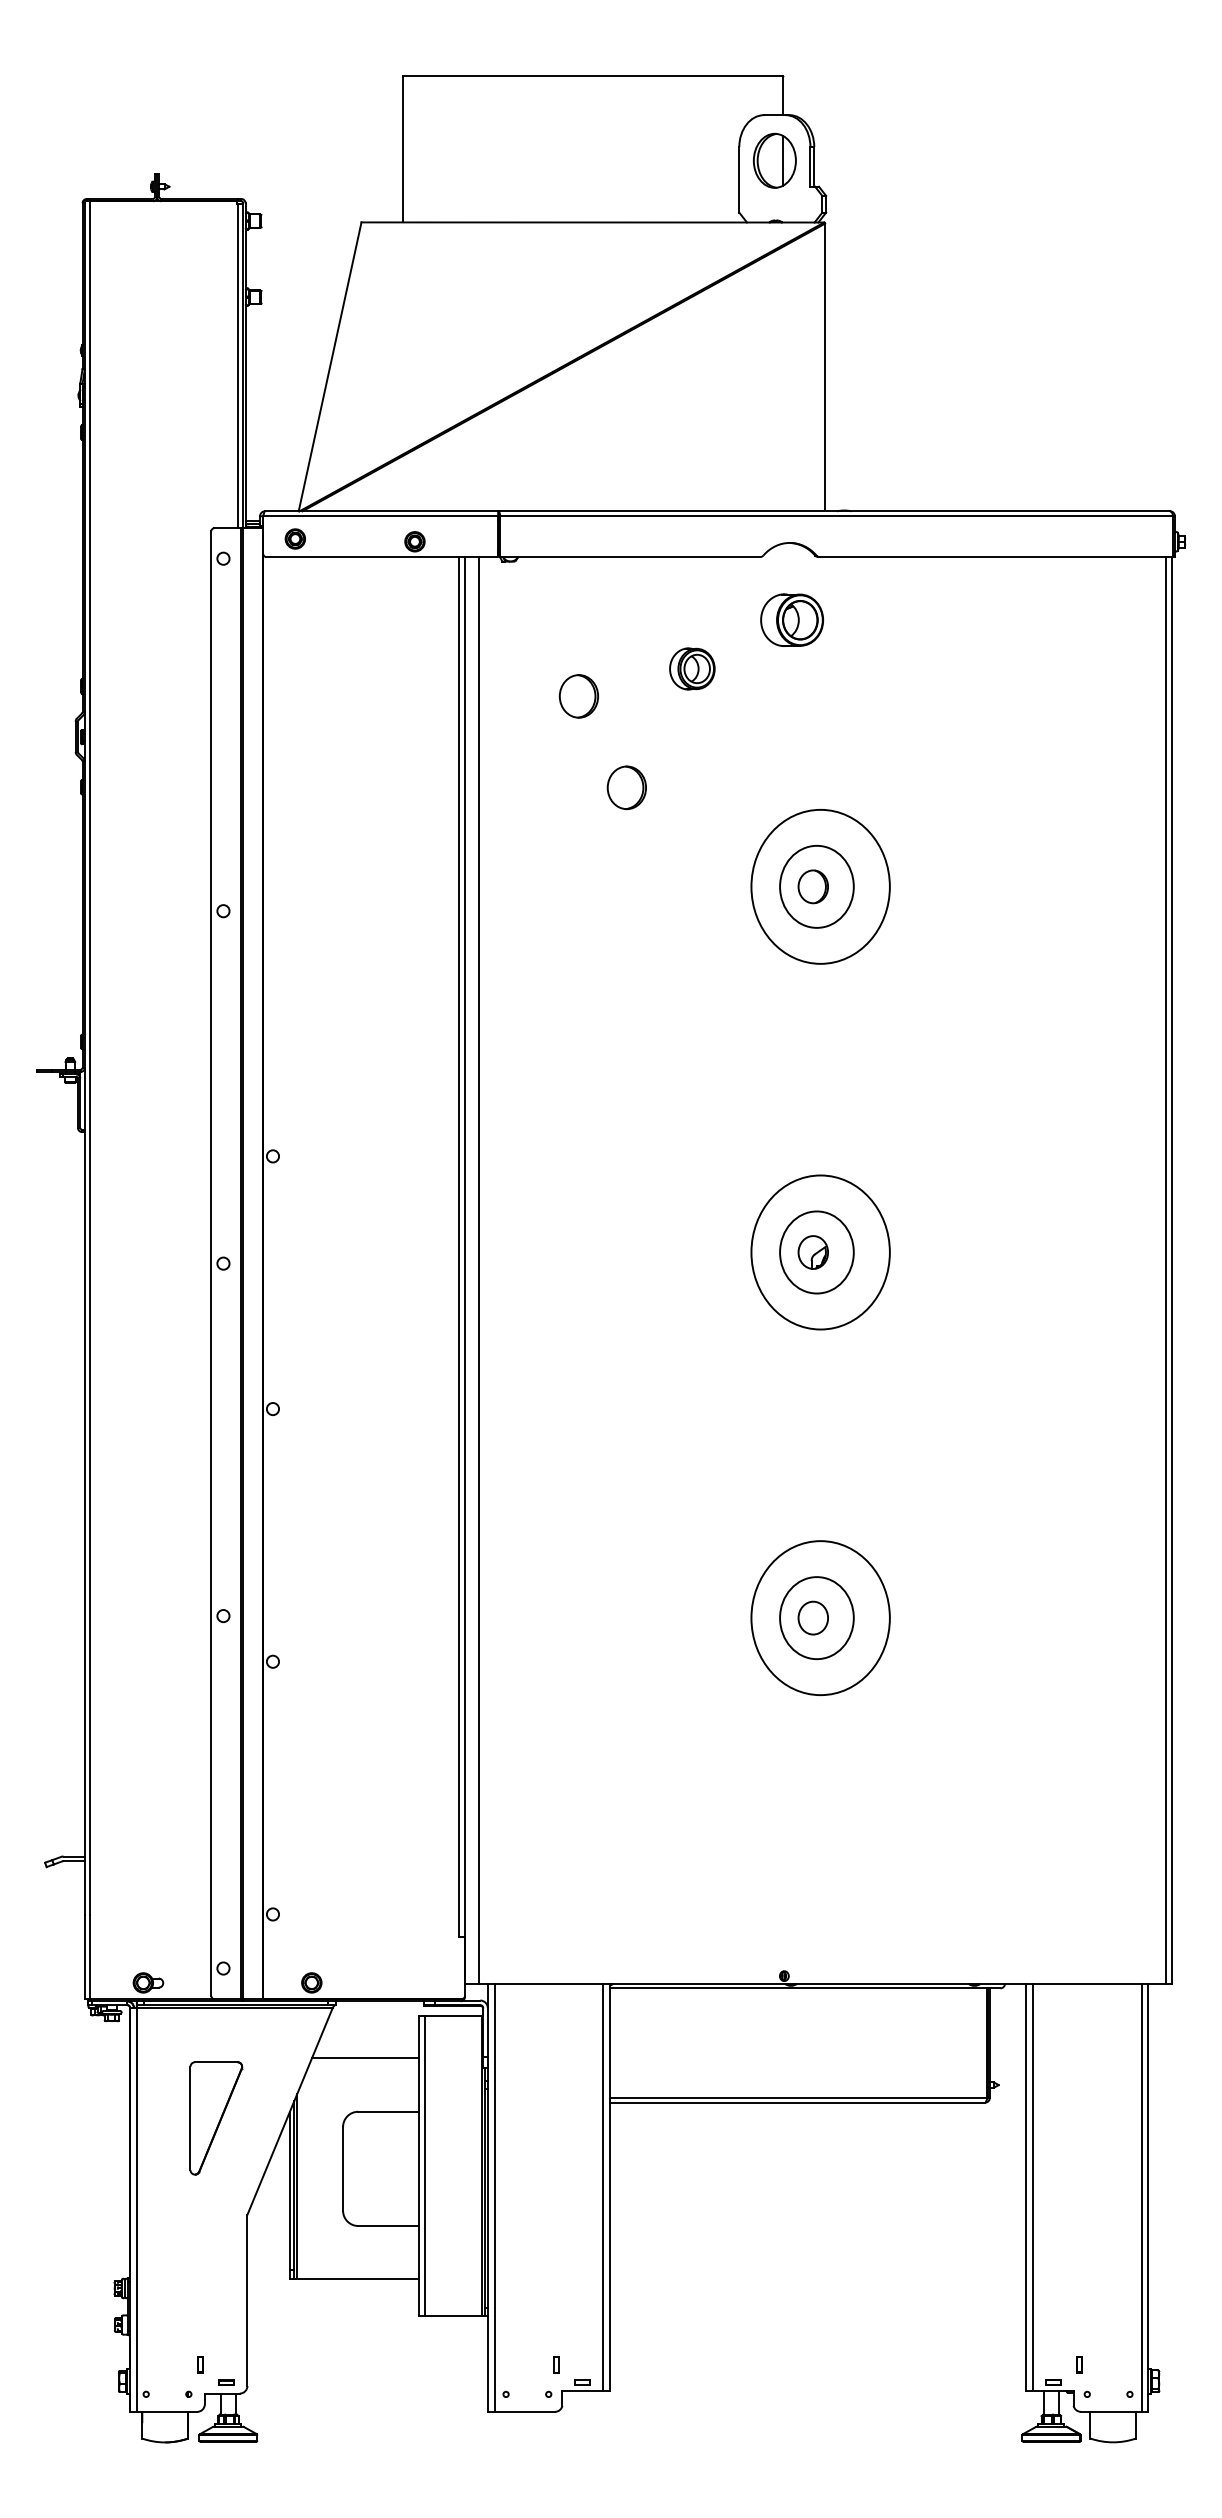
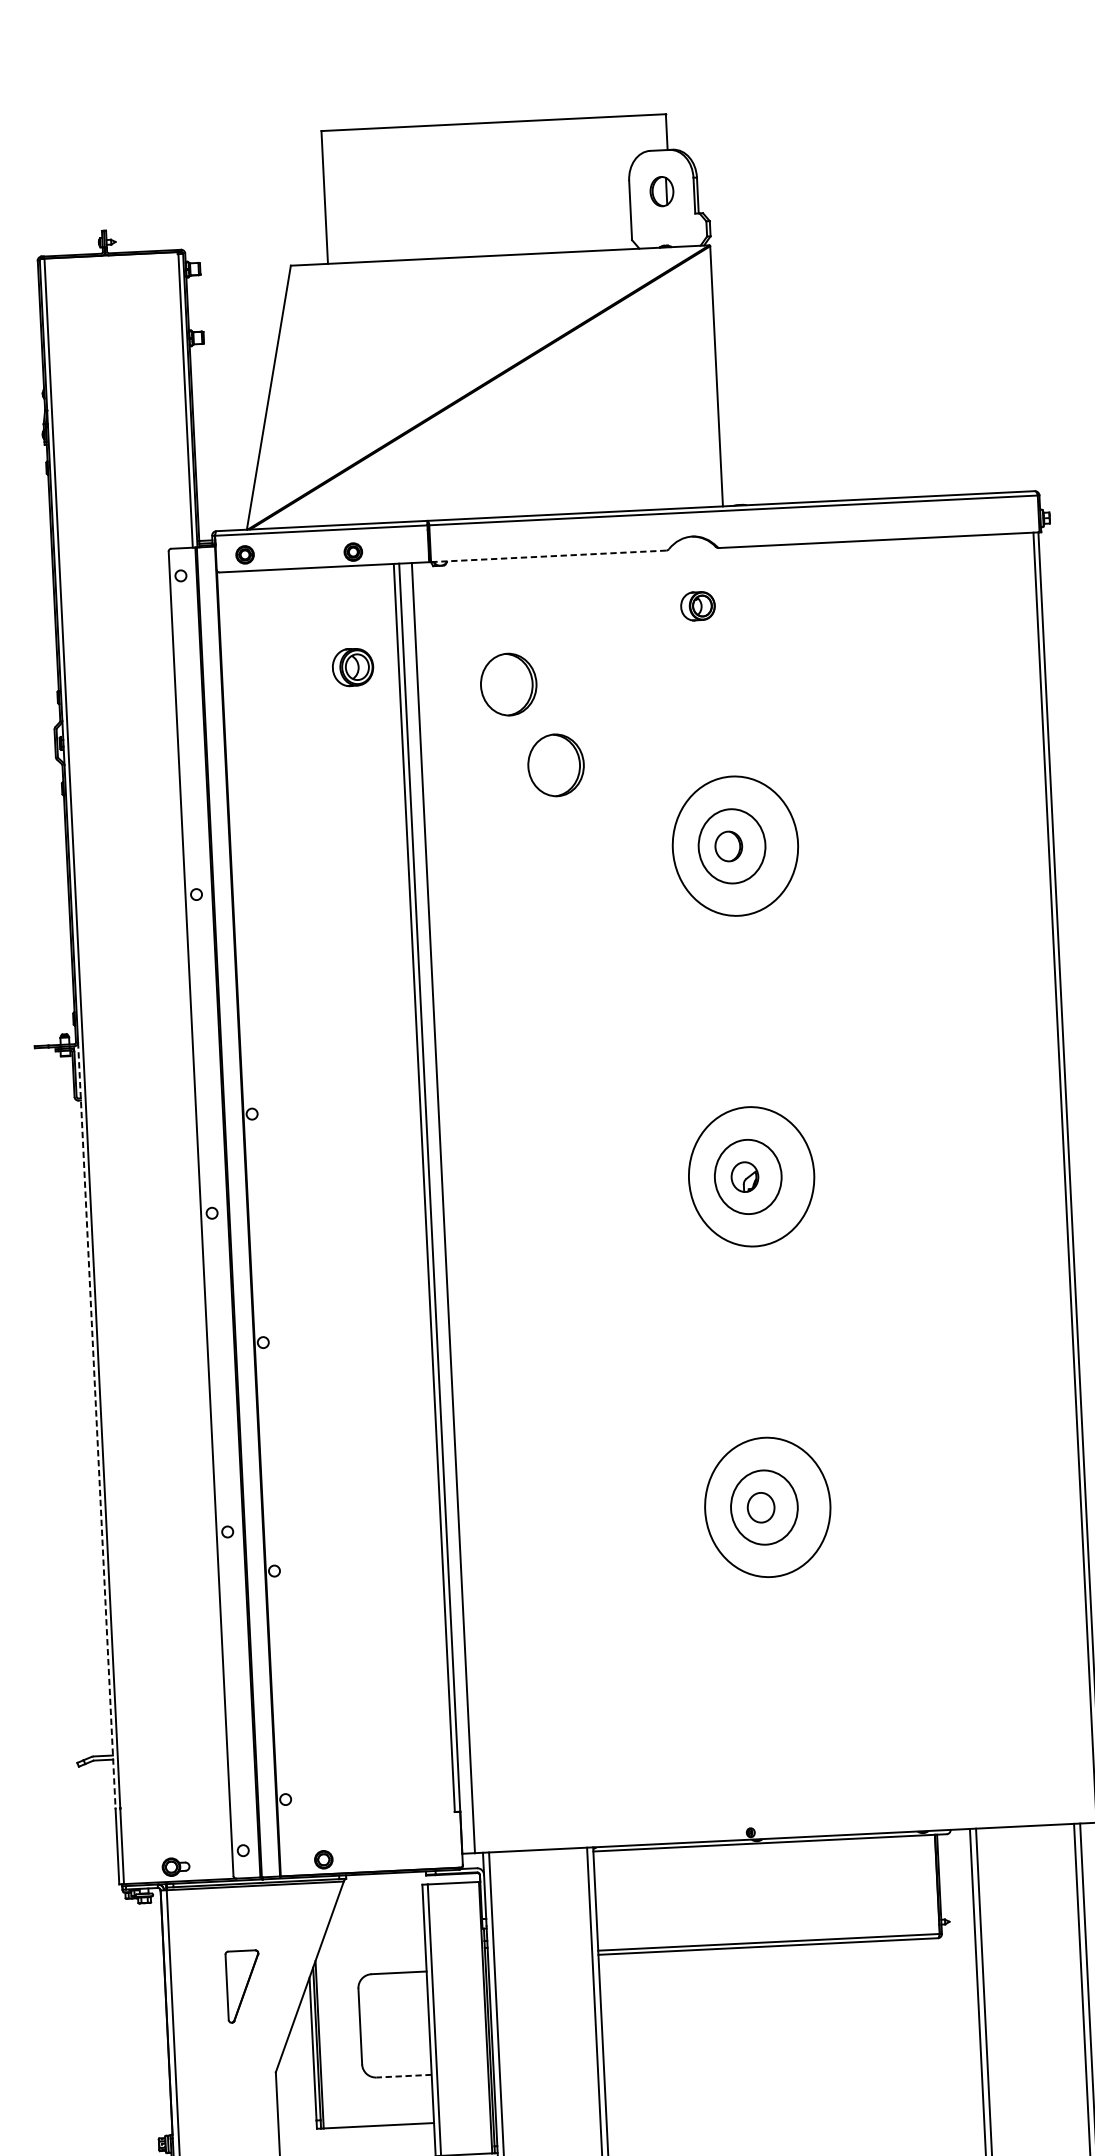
part: (774, 160) -> (661, 191), size x0.6
line: (630, 557) -> (548, 556), solid -> dashed
part: (792, 619) -> (698, 605), size x0.6
part: (692, 668) -> (353, 666), moved
part: (578, 696) -> (508, 684), size x1.6
part: (626, 787) -> (555, 764), size x1.6
line: (84, 1491) -> (96, 1425), solid -> dashed
line: (365, 2058) -> (375, 1925), removed
part: (216, 2118) -> (243, 1986), size x0.7
line: (388, 2226) -> (403, 2076), solid -> dashed

